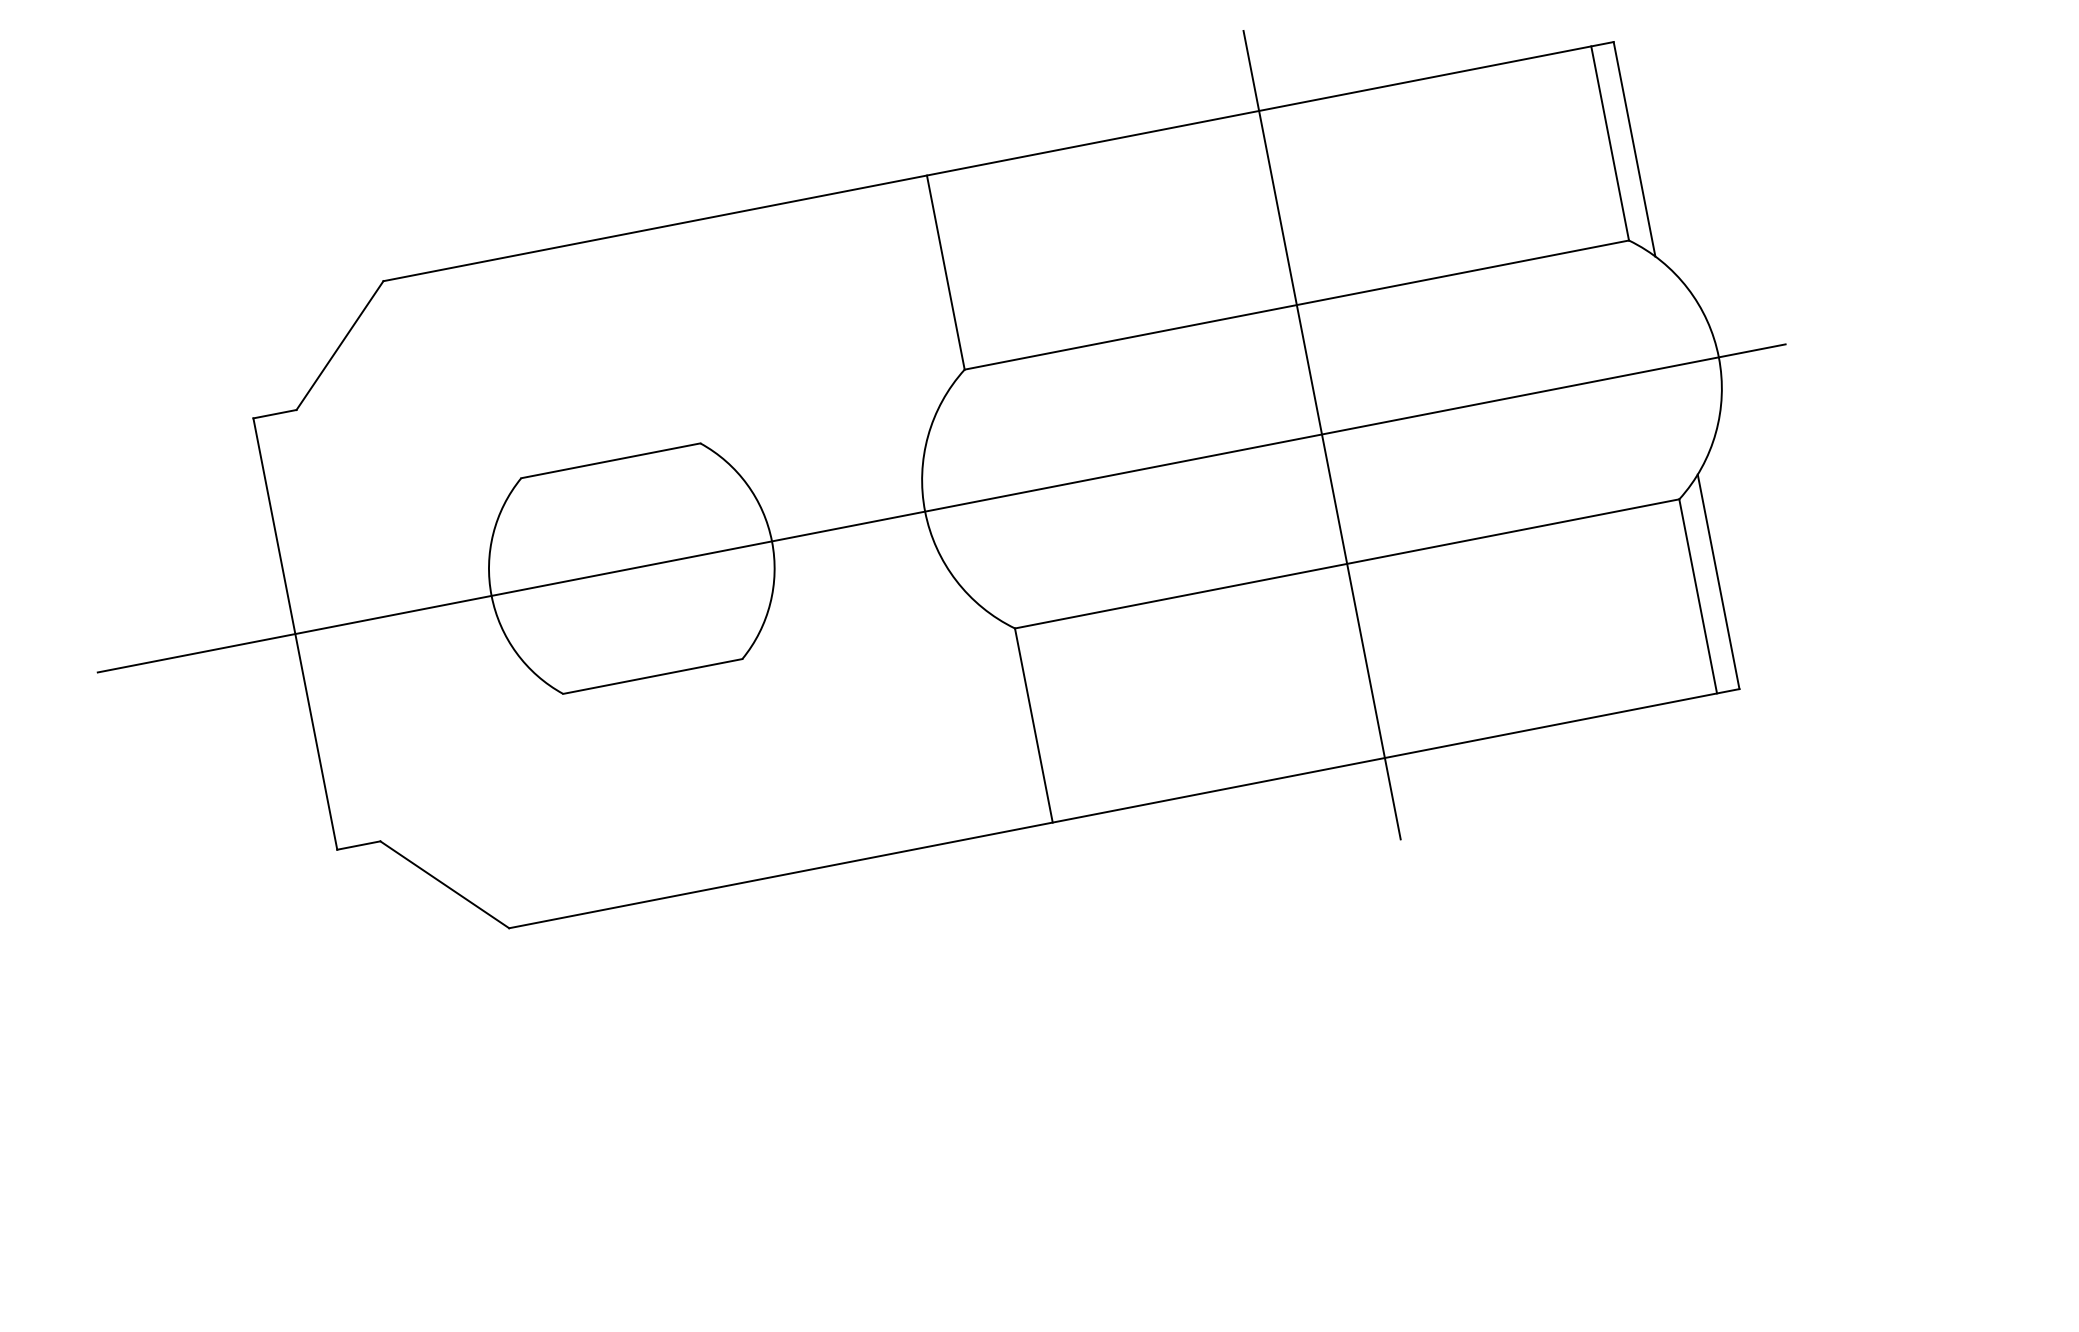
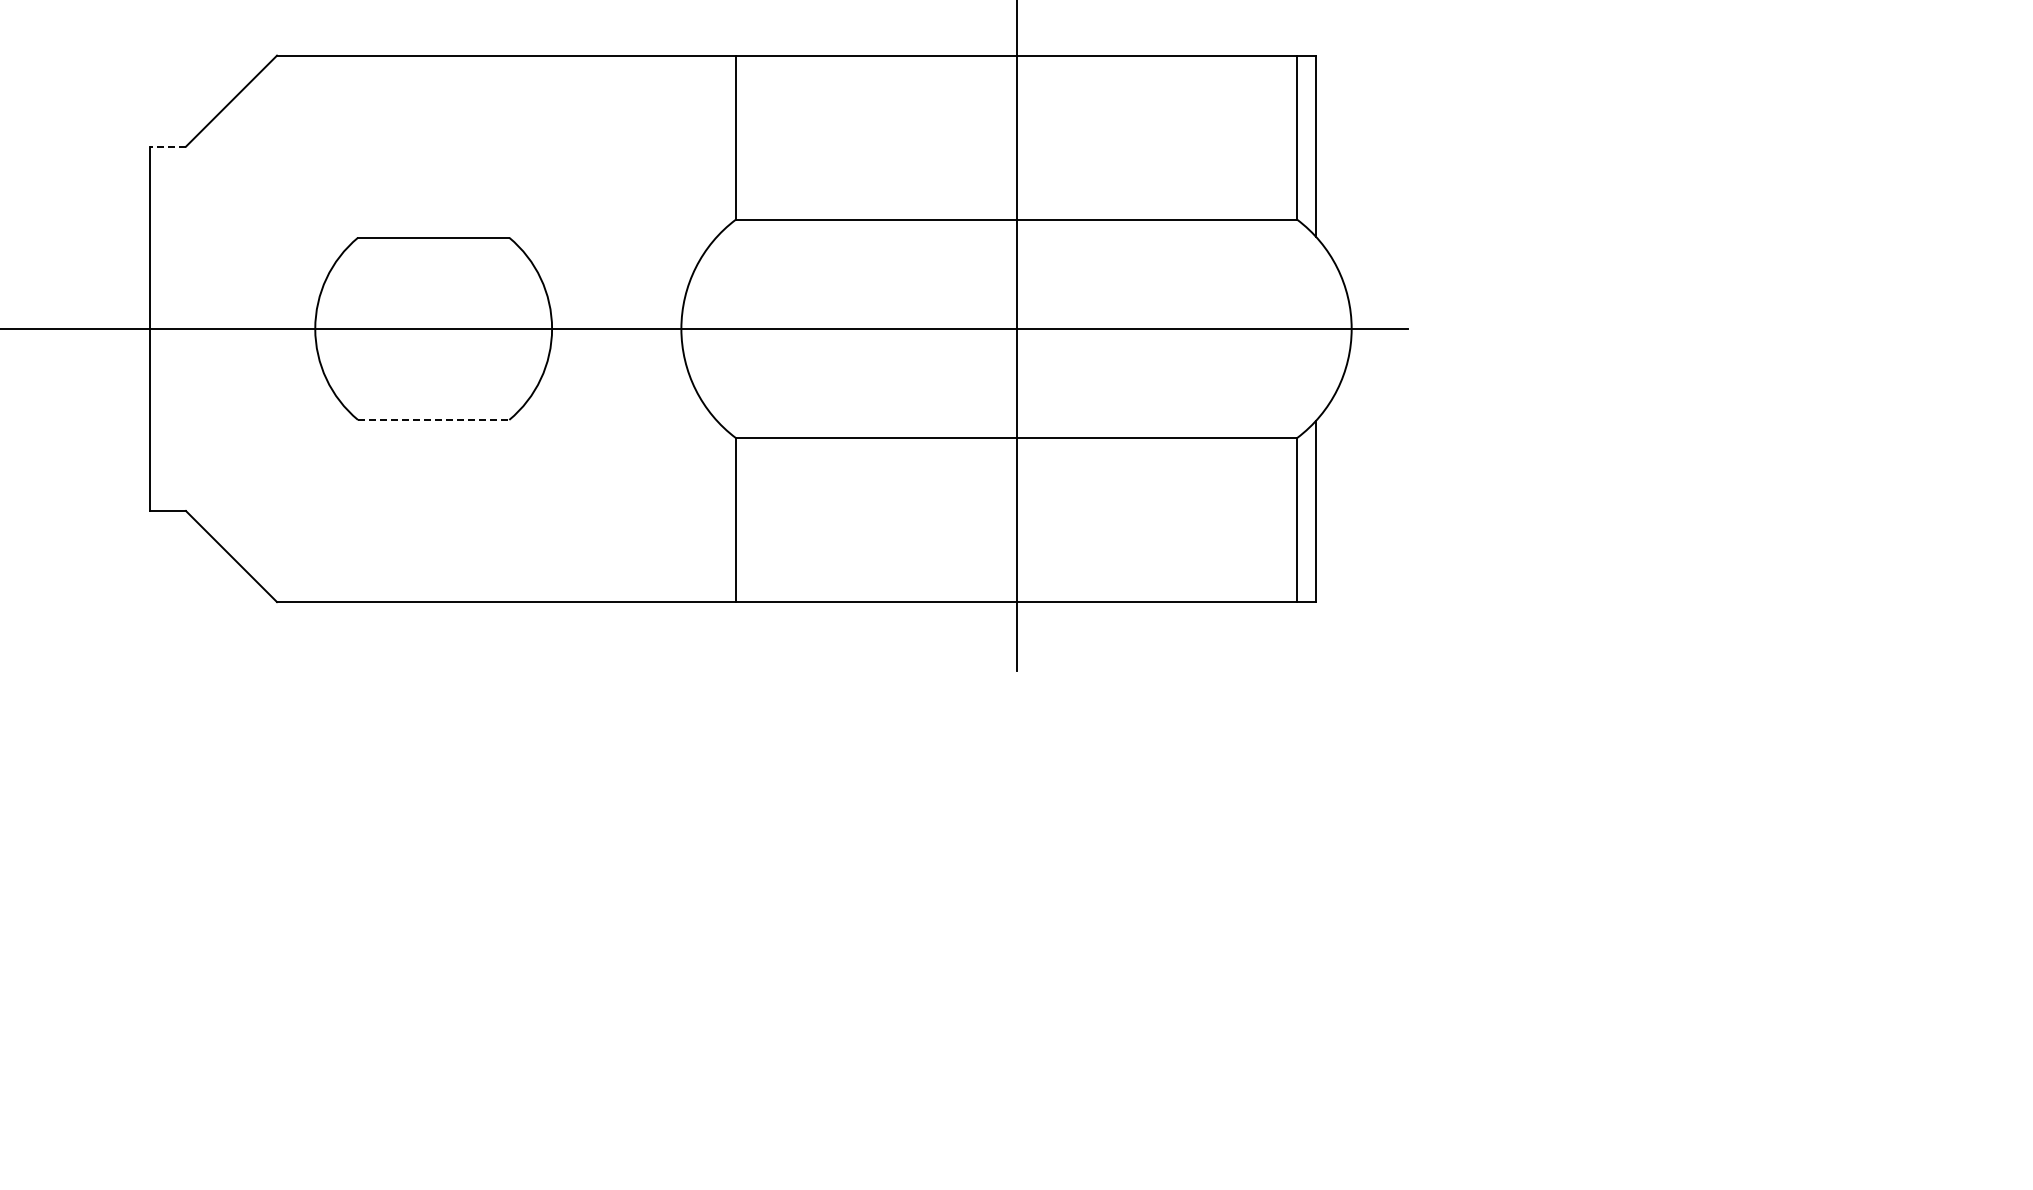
line: (274, 413) -> (167, 146), solid -> dashed
line: (652, 676) -> (433, 419), solid -> dashed

